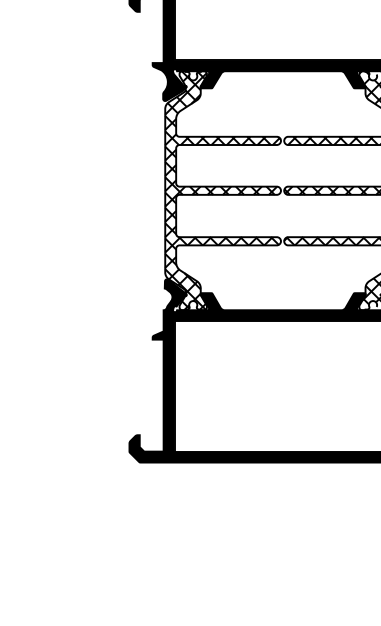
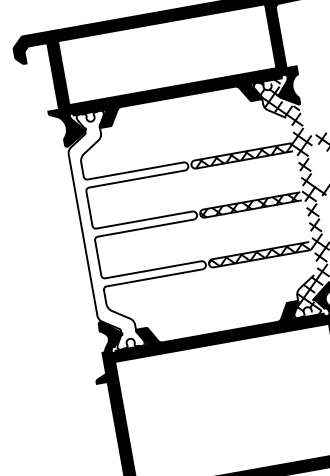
hatch: (222, 190) -> (139, 224), removed

